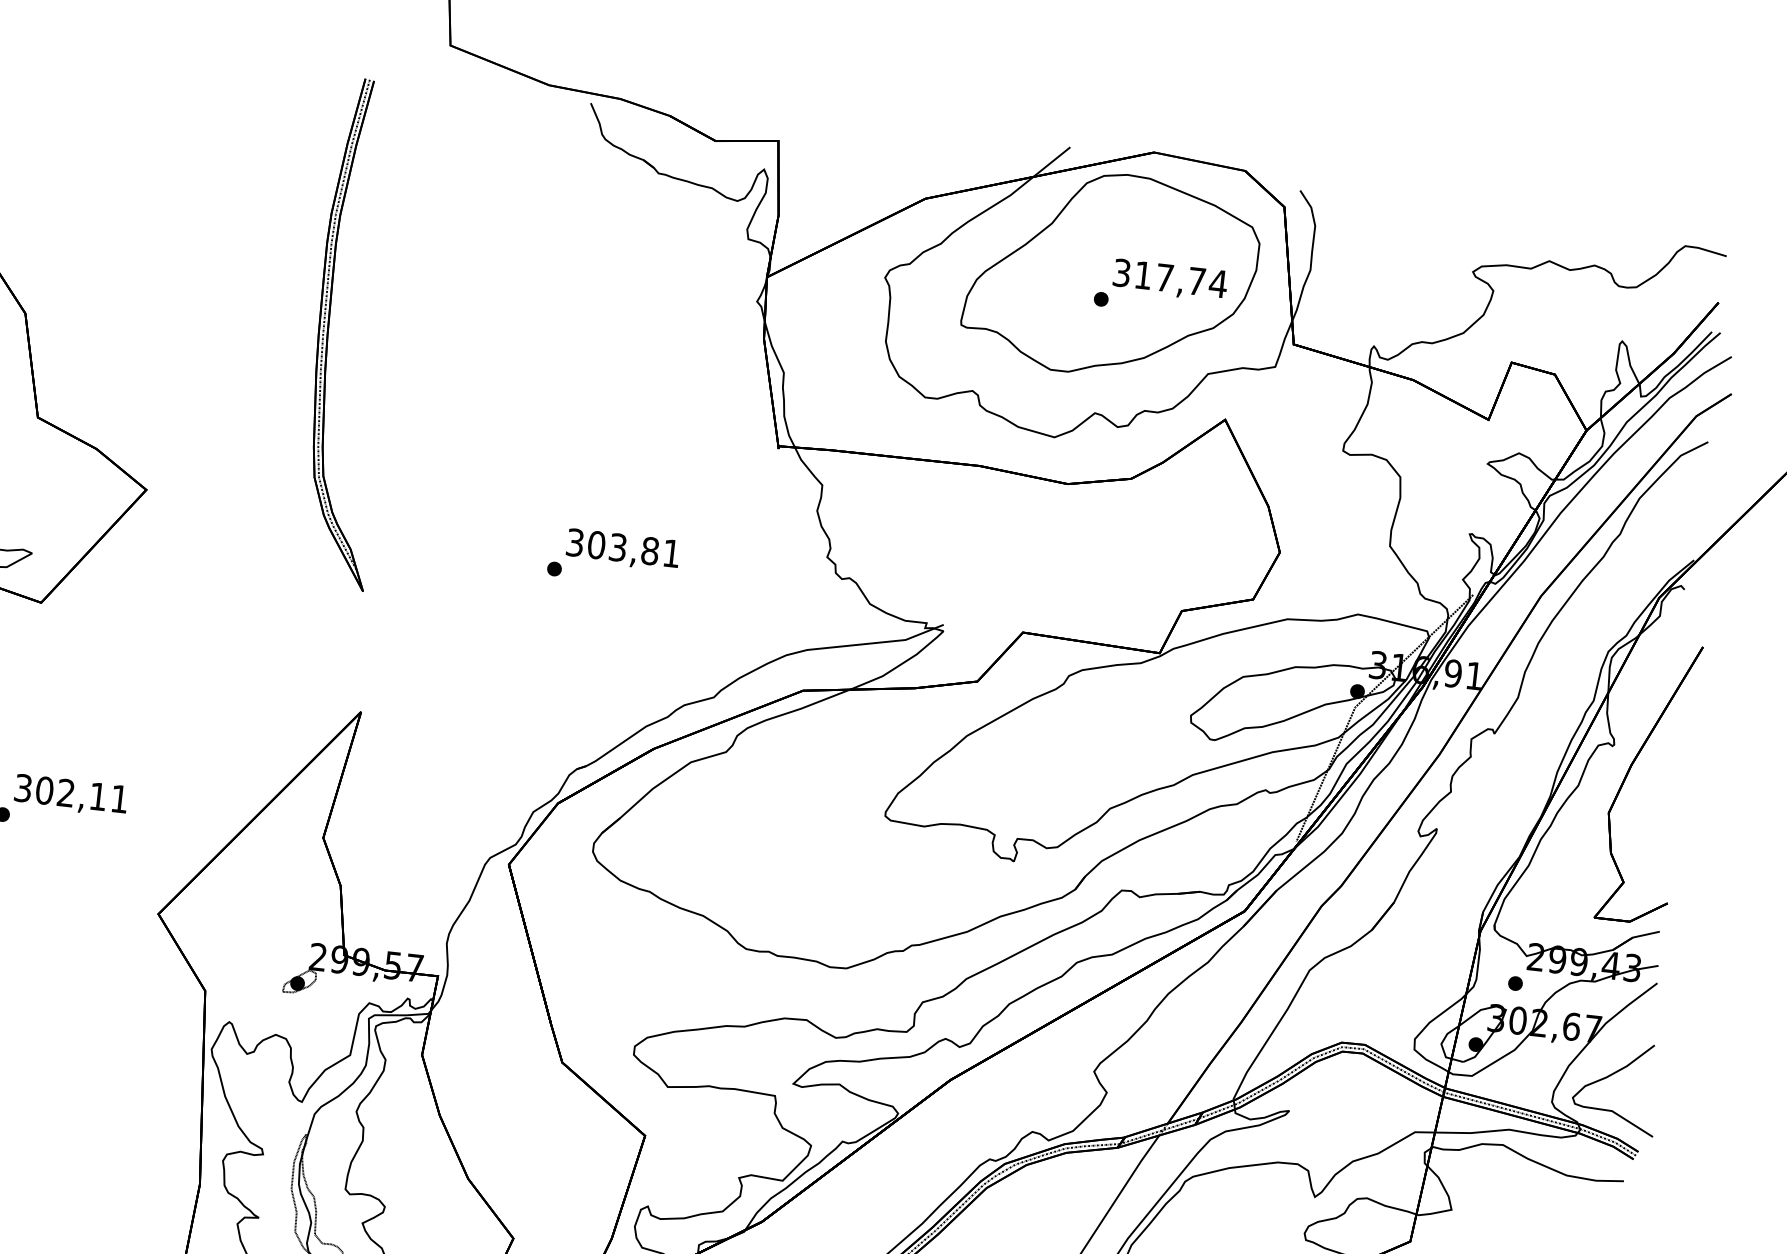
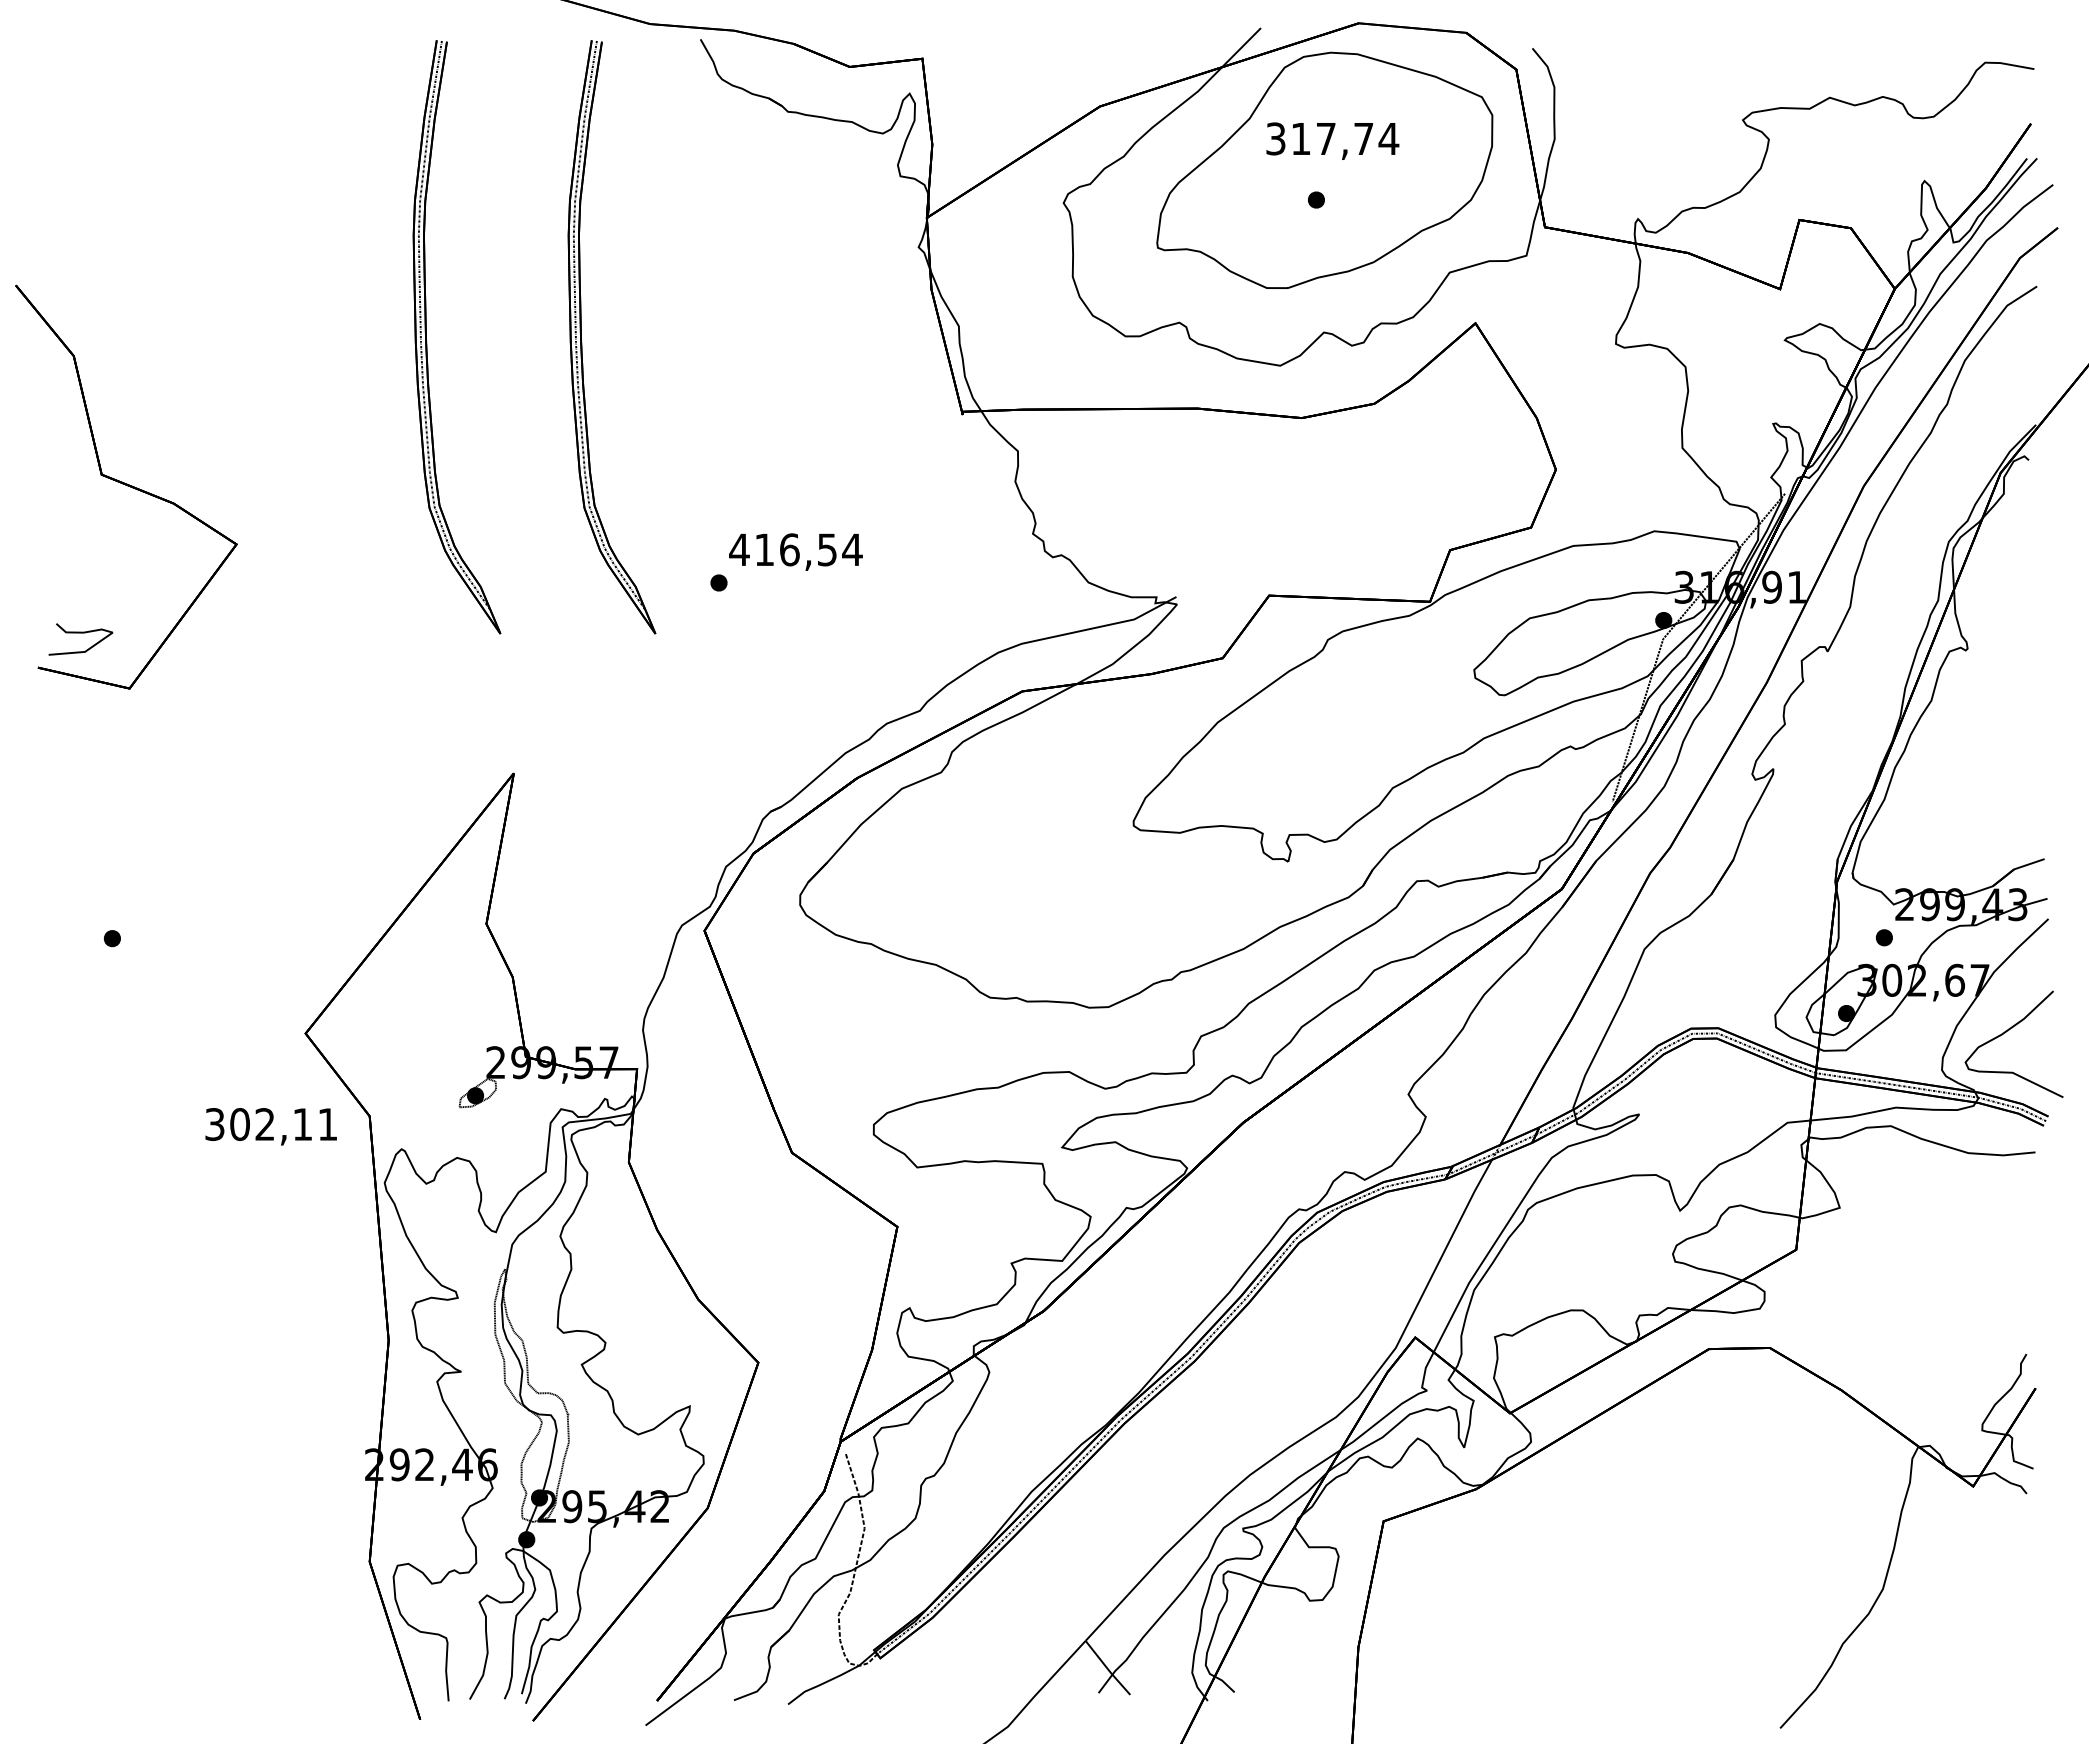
text: (1170, 279) -> (1332, 140), moved
part: (461, 350) -> (582, 342), added
text: (623, 547) -> (795, 549), 303,81 -> 416,54
part: (1630, 770) -> (1989, 676), removed
text: (70, 795) -> (270, 1126), moved

